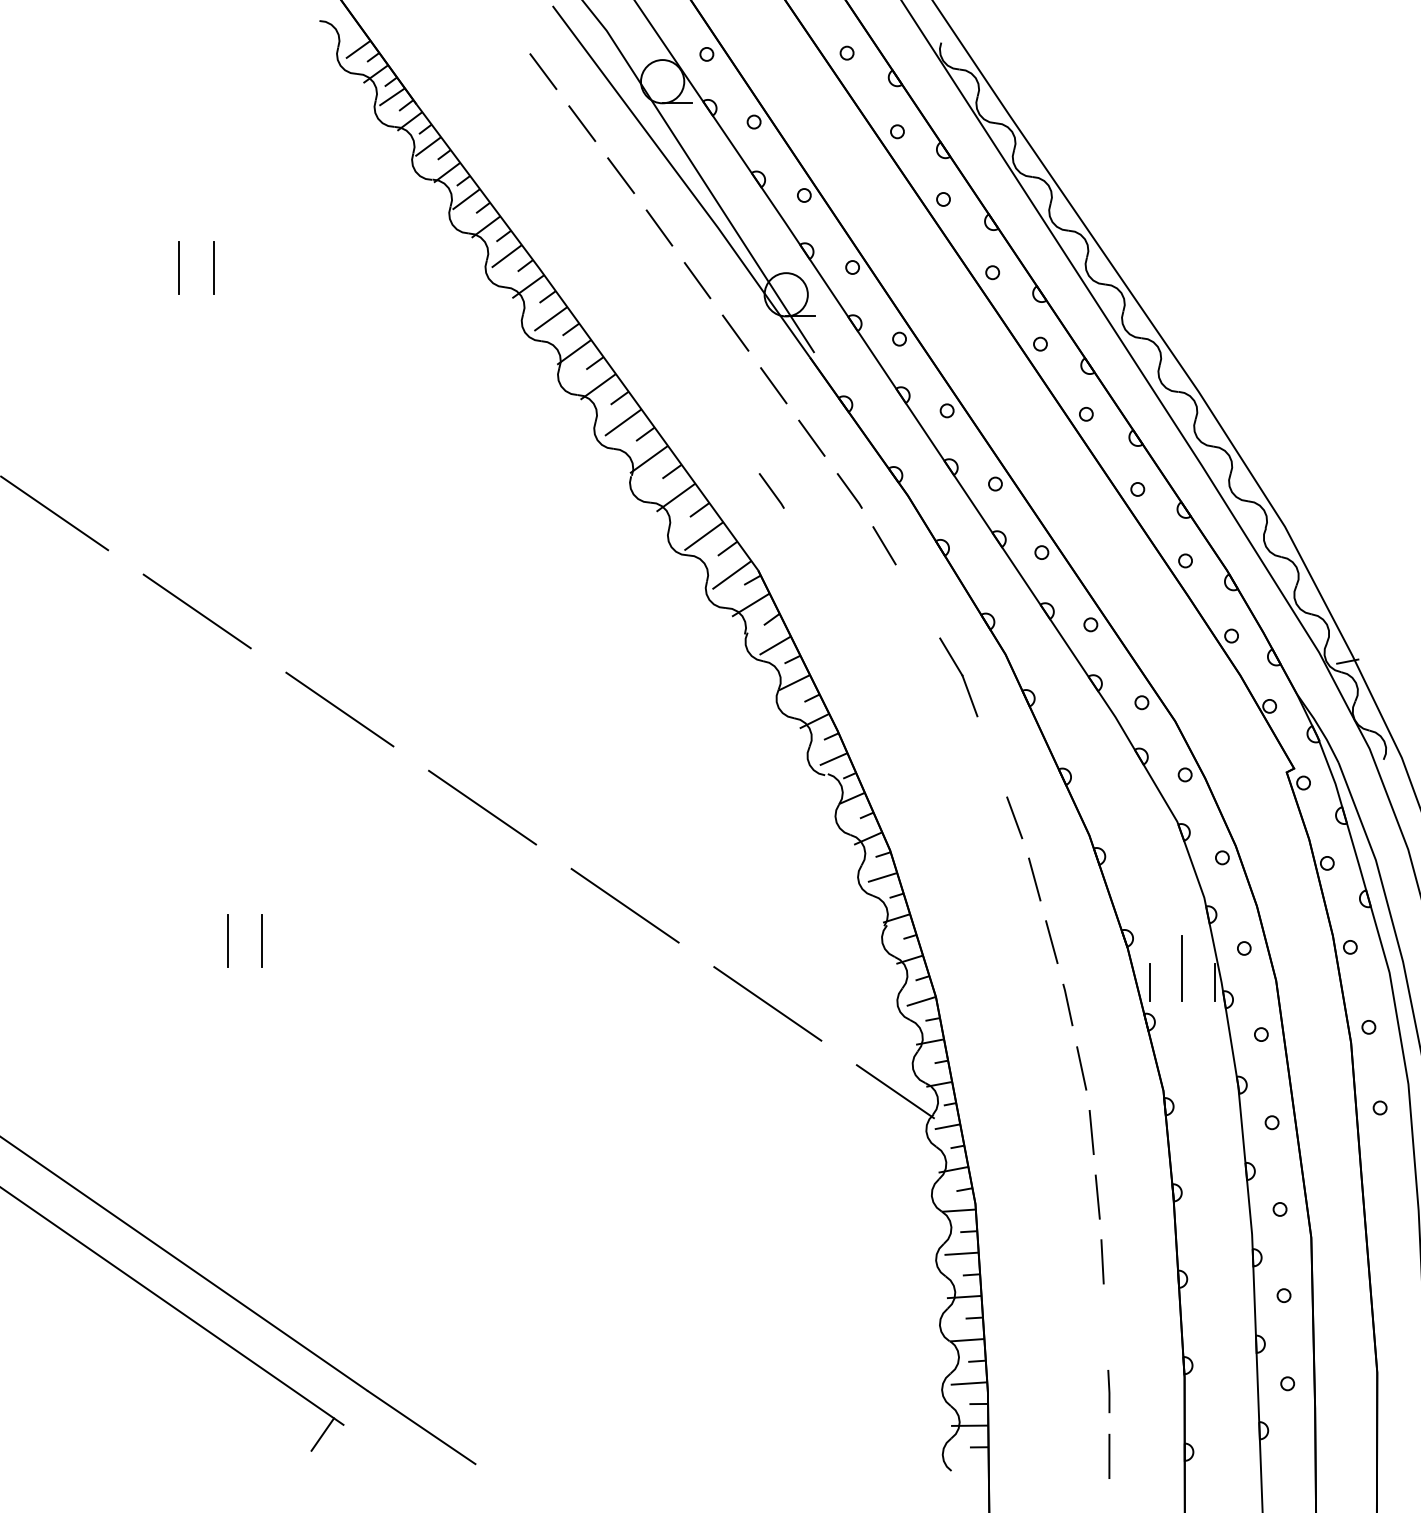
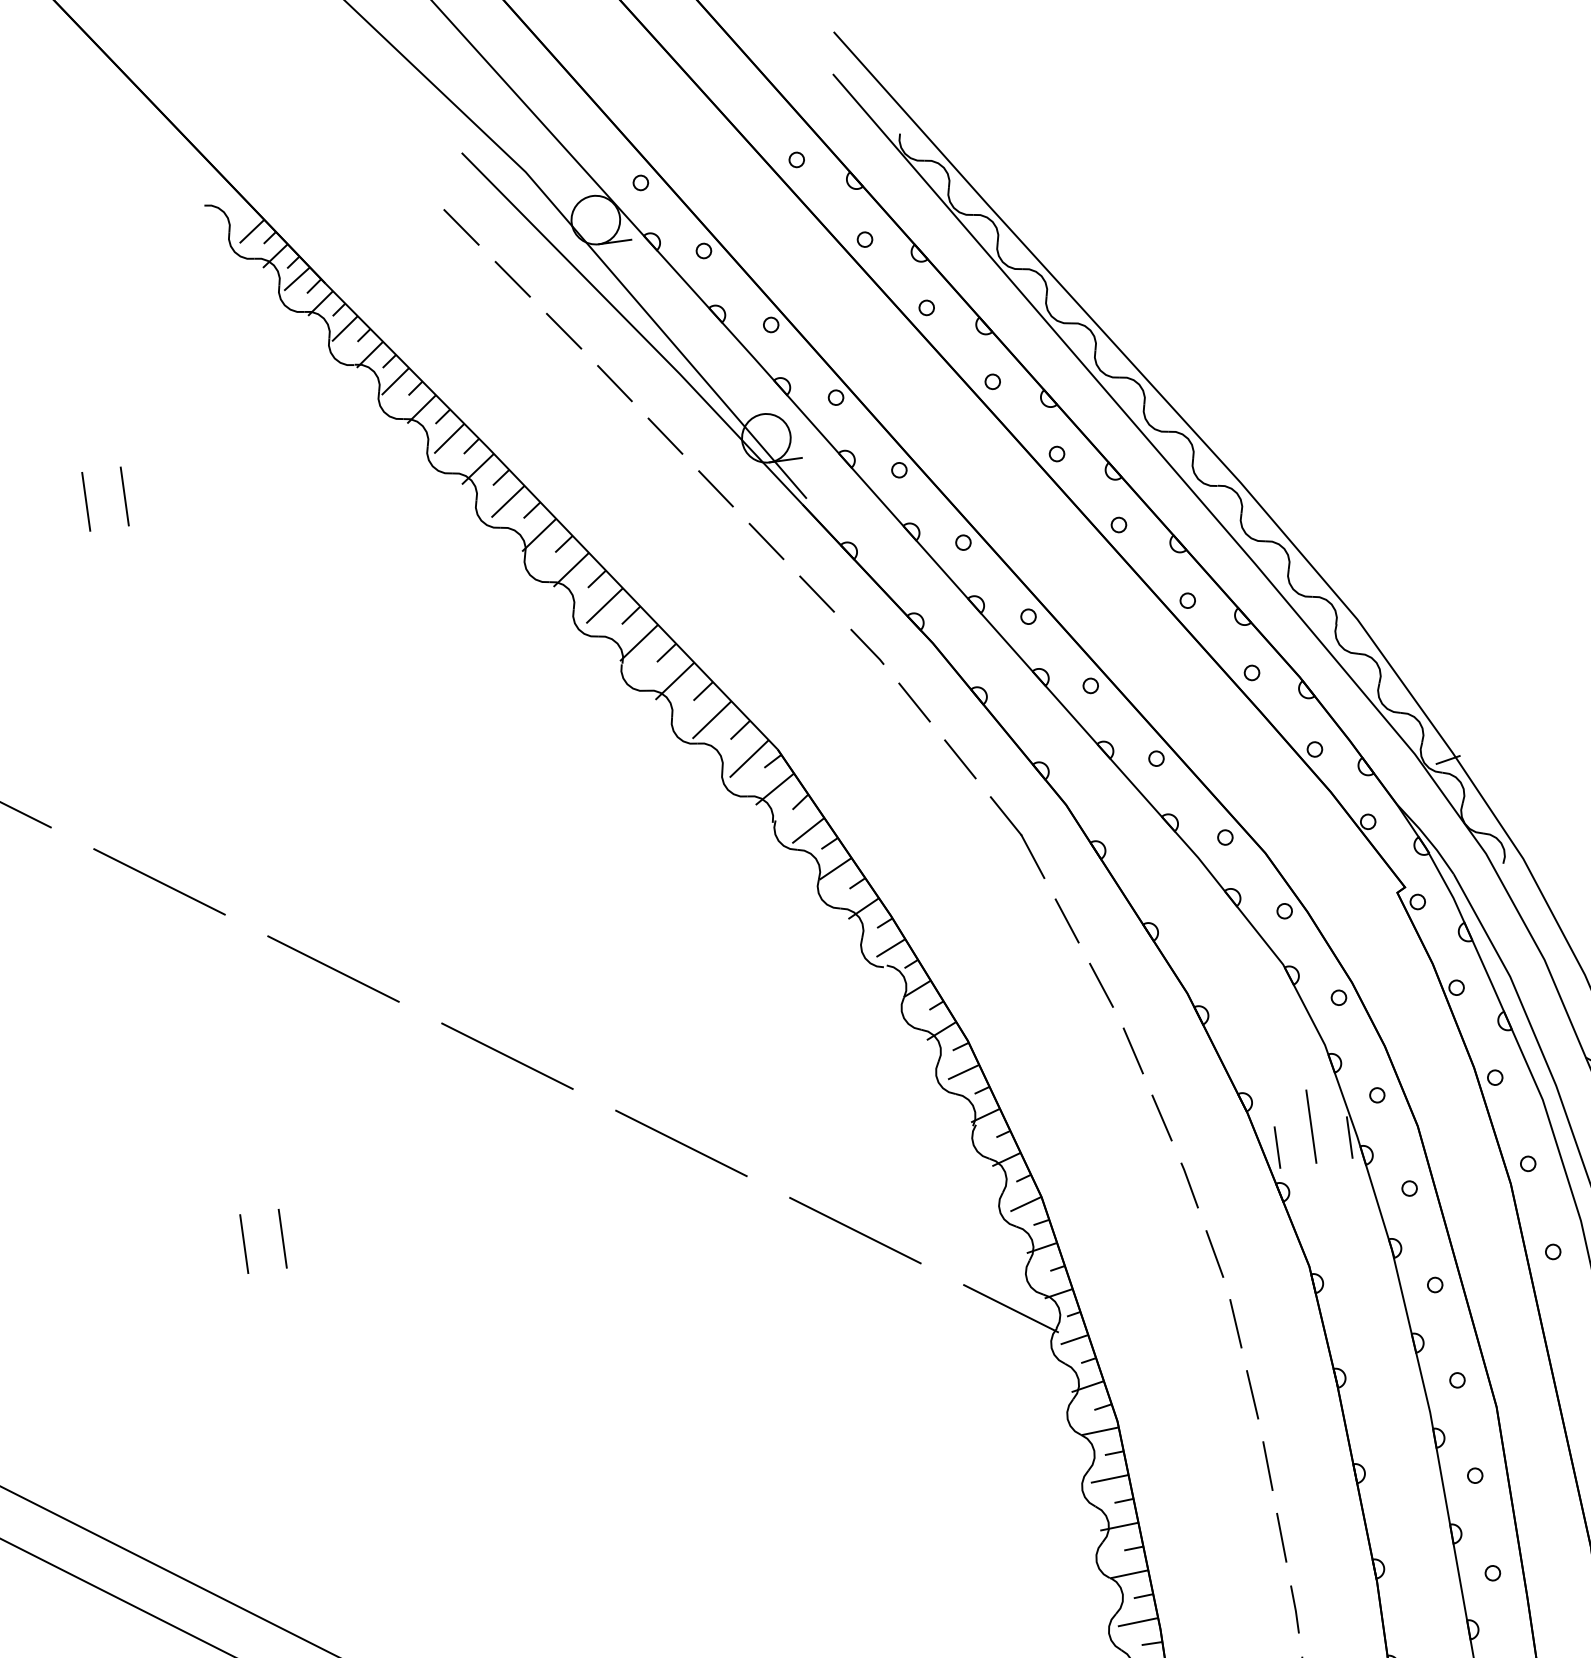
line: (771, 490) -> (780, 658), removed
line: (917, 600) -> (959, 758), added
line: (991, 756) -> (1066, 920), added
line: (1105, 1326) -> (1281, 1537), added

